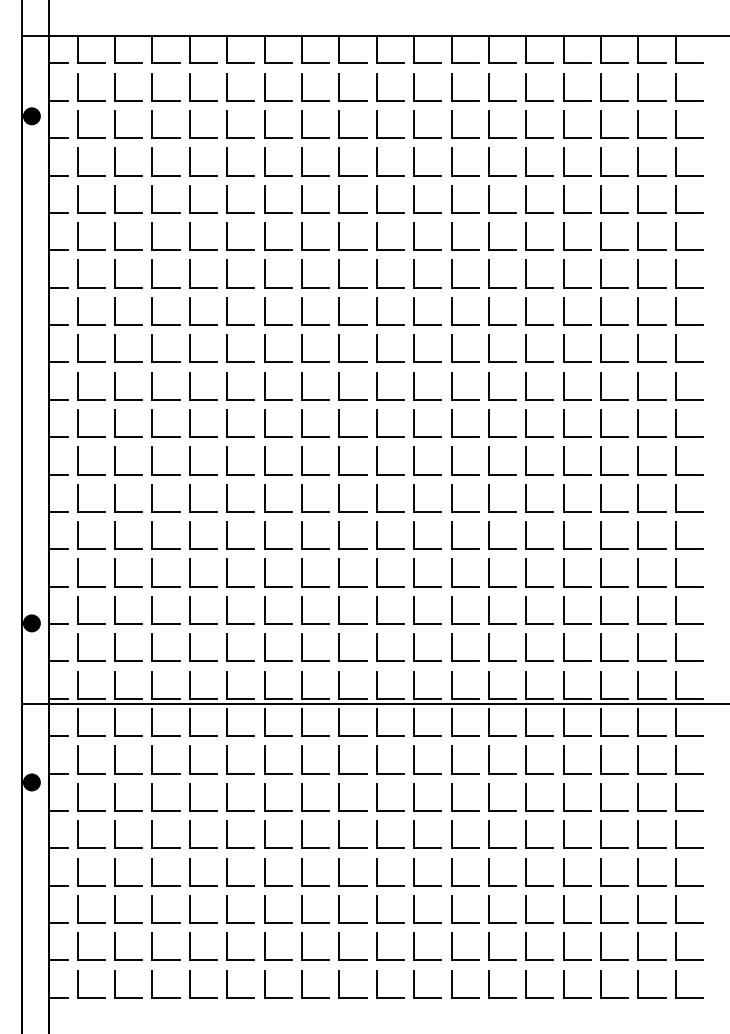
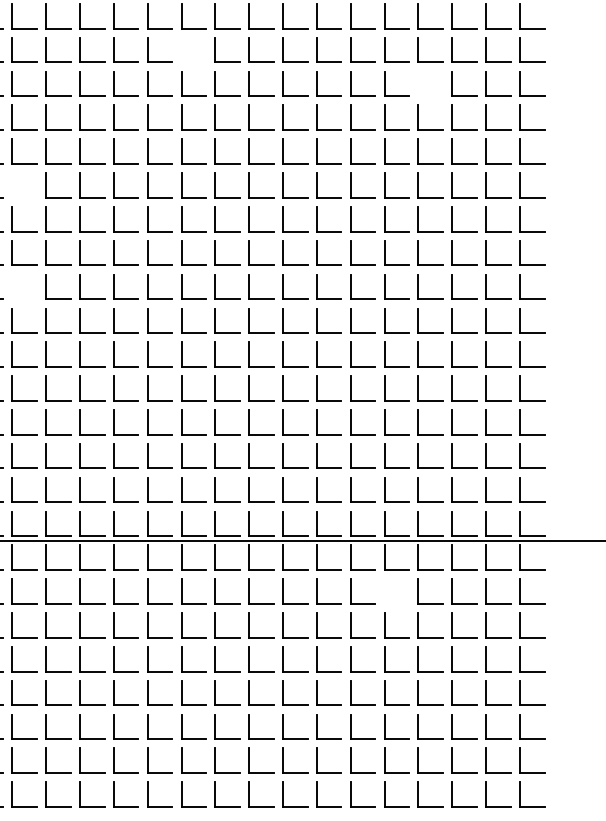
part: (302, 161) -> (181, 49), removed
part: (564, 199) -> (419, 84), removed
part: (115, 311) -> (12, 185), removed
part: (115, 423) -> (12, 286), removed
part: (526, 759) -> (384, 591), removed

